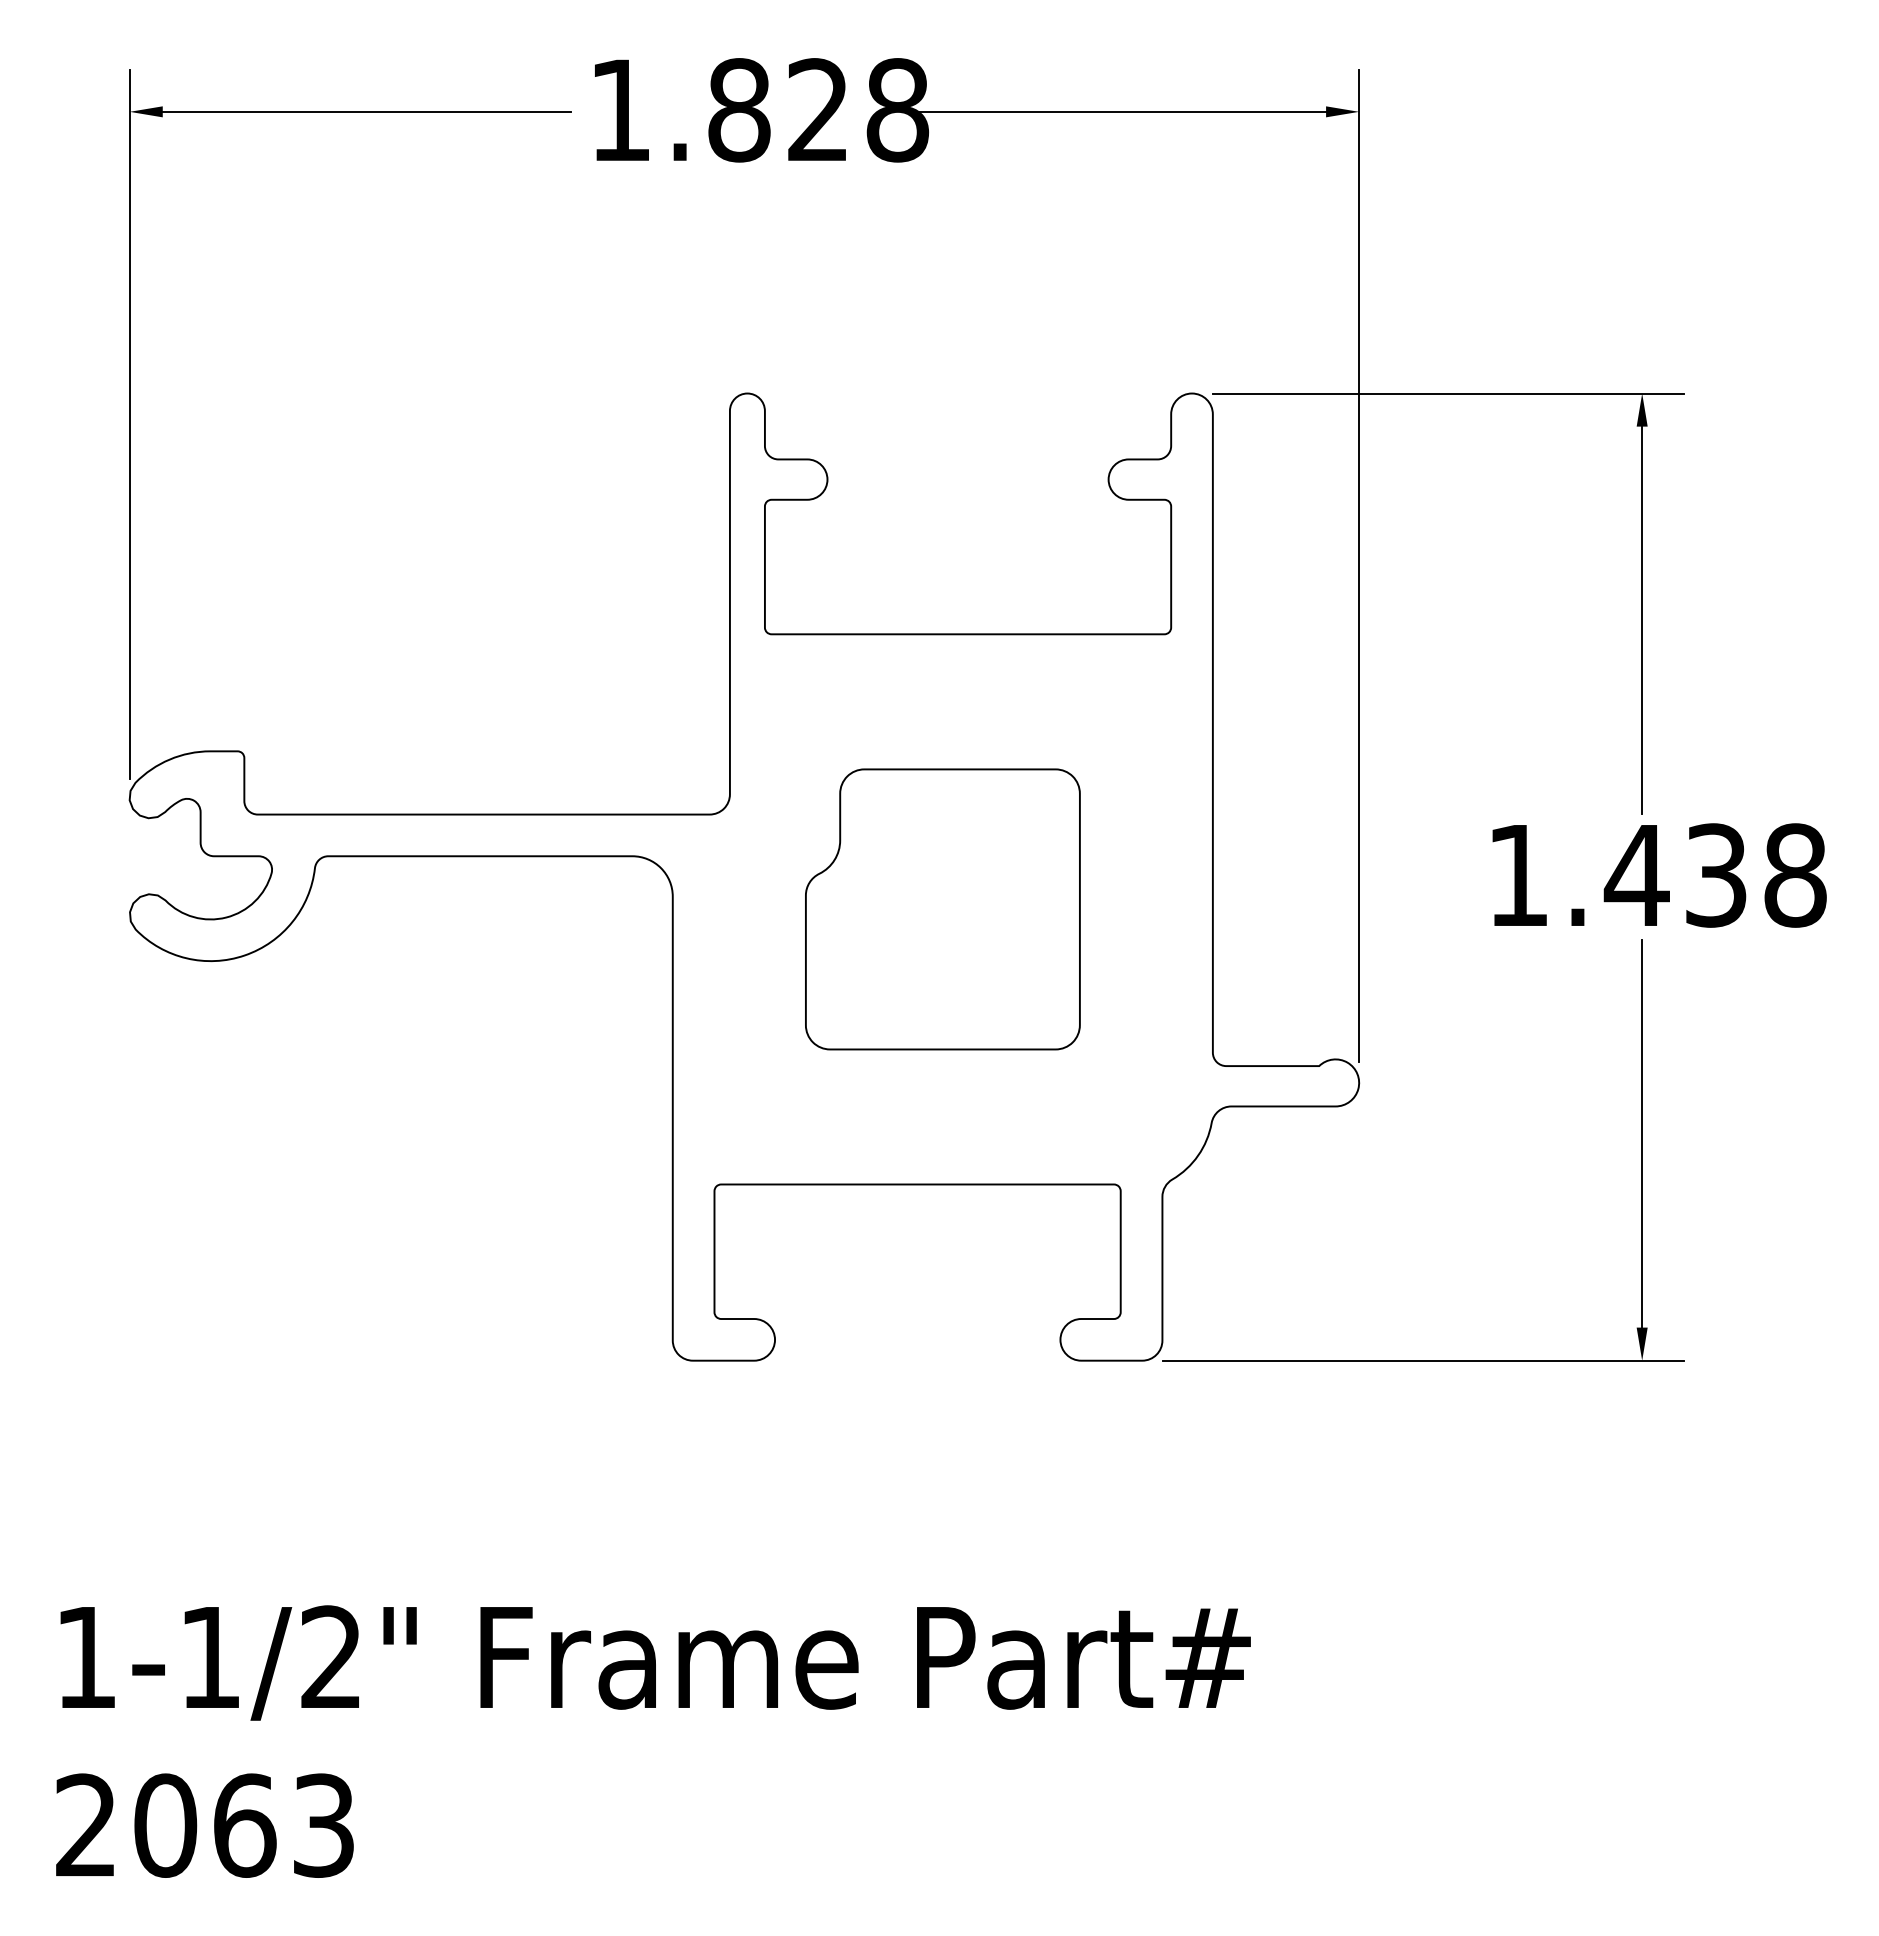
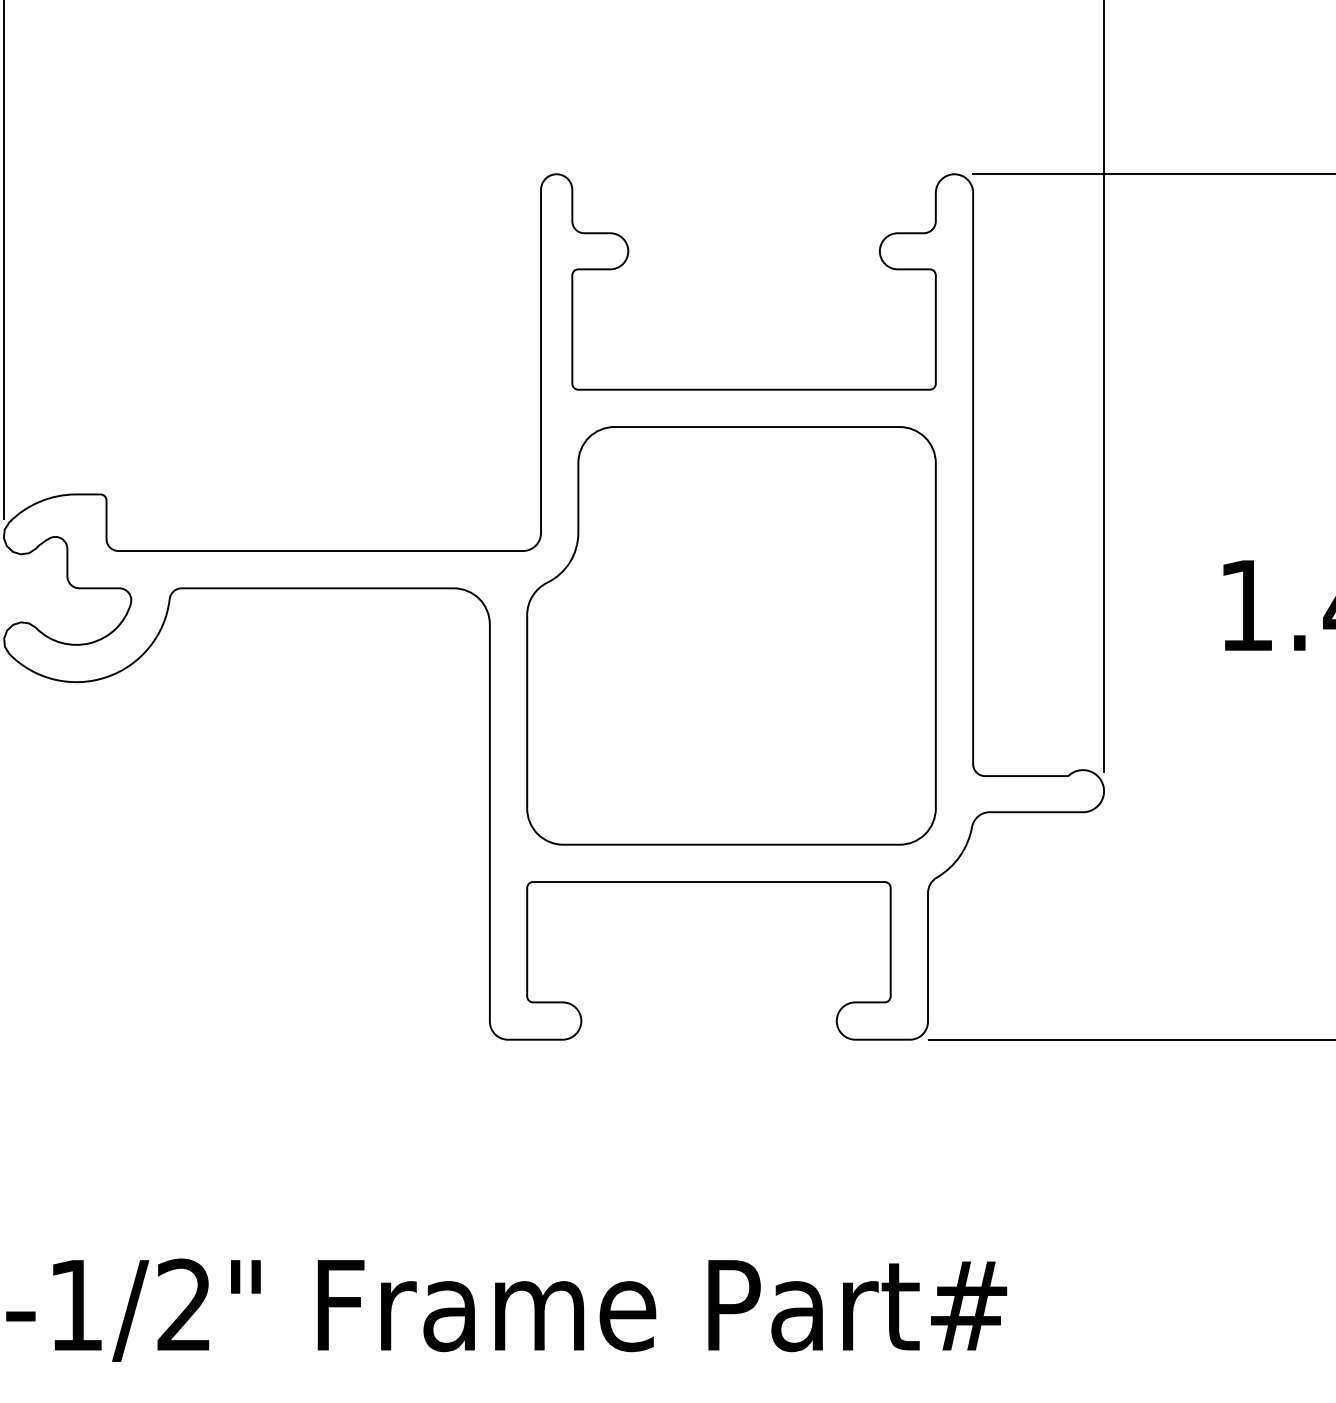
part: (942, 909) -> (731, 635), size x1.67

